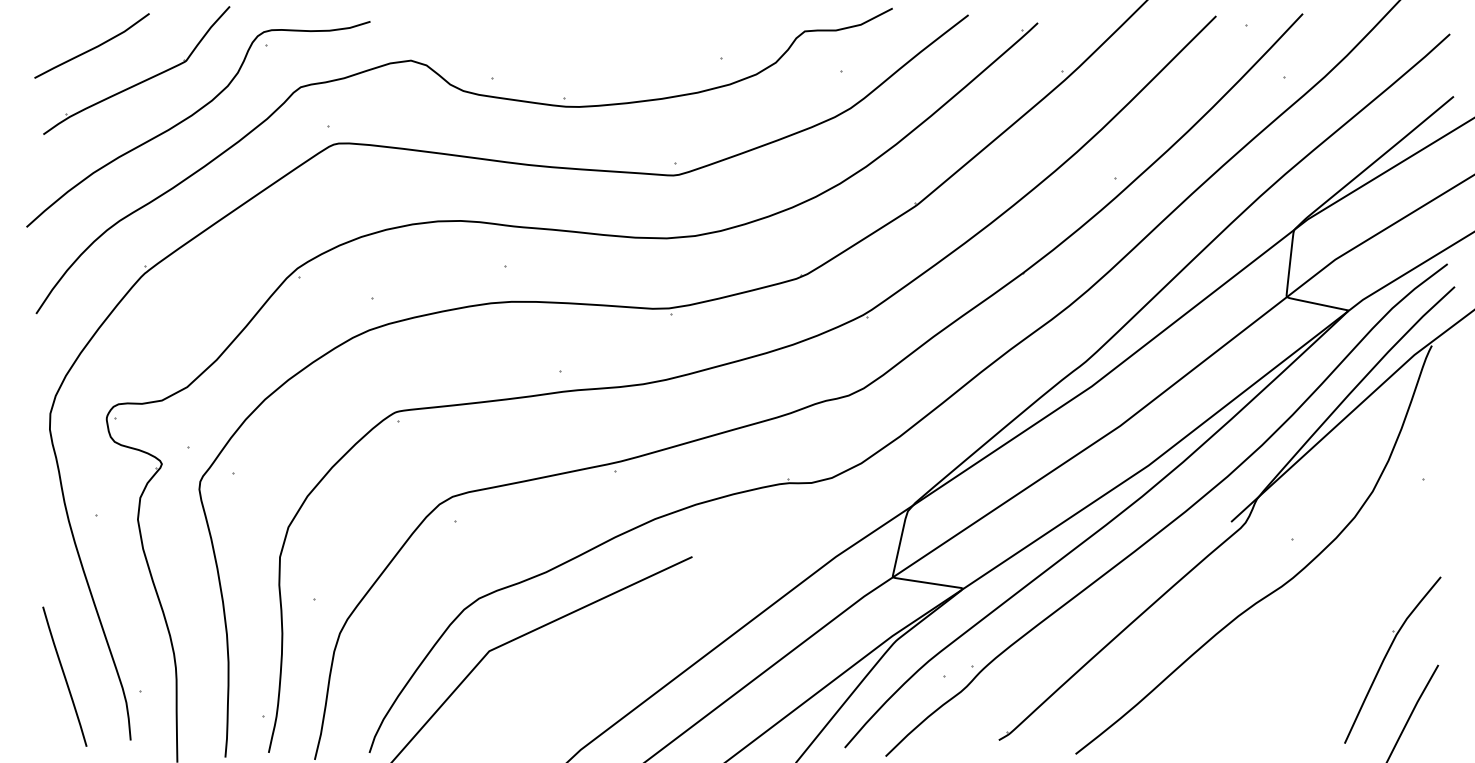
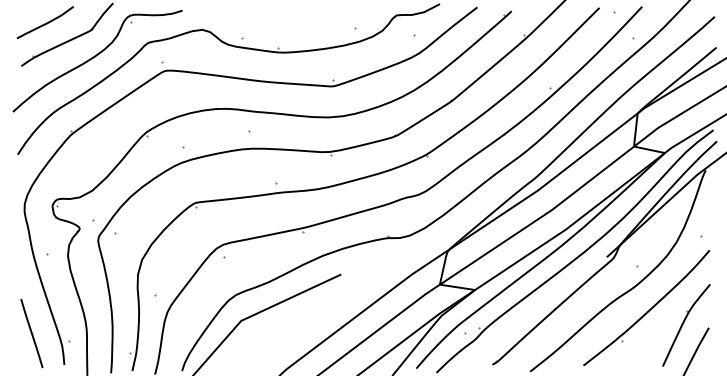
part: (1311, 625) -> (646, 308), added

